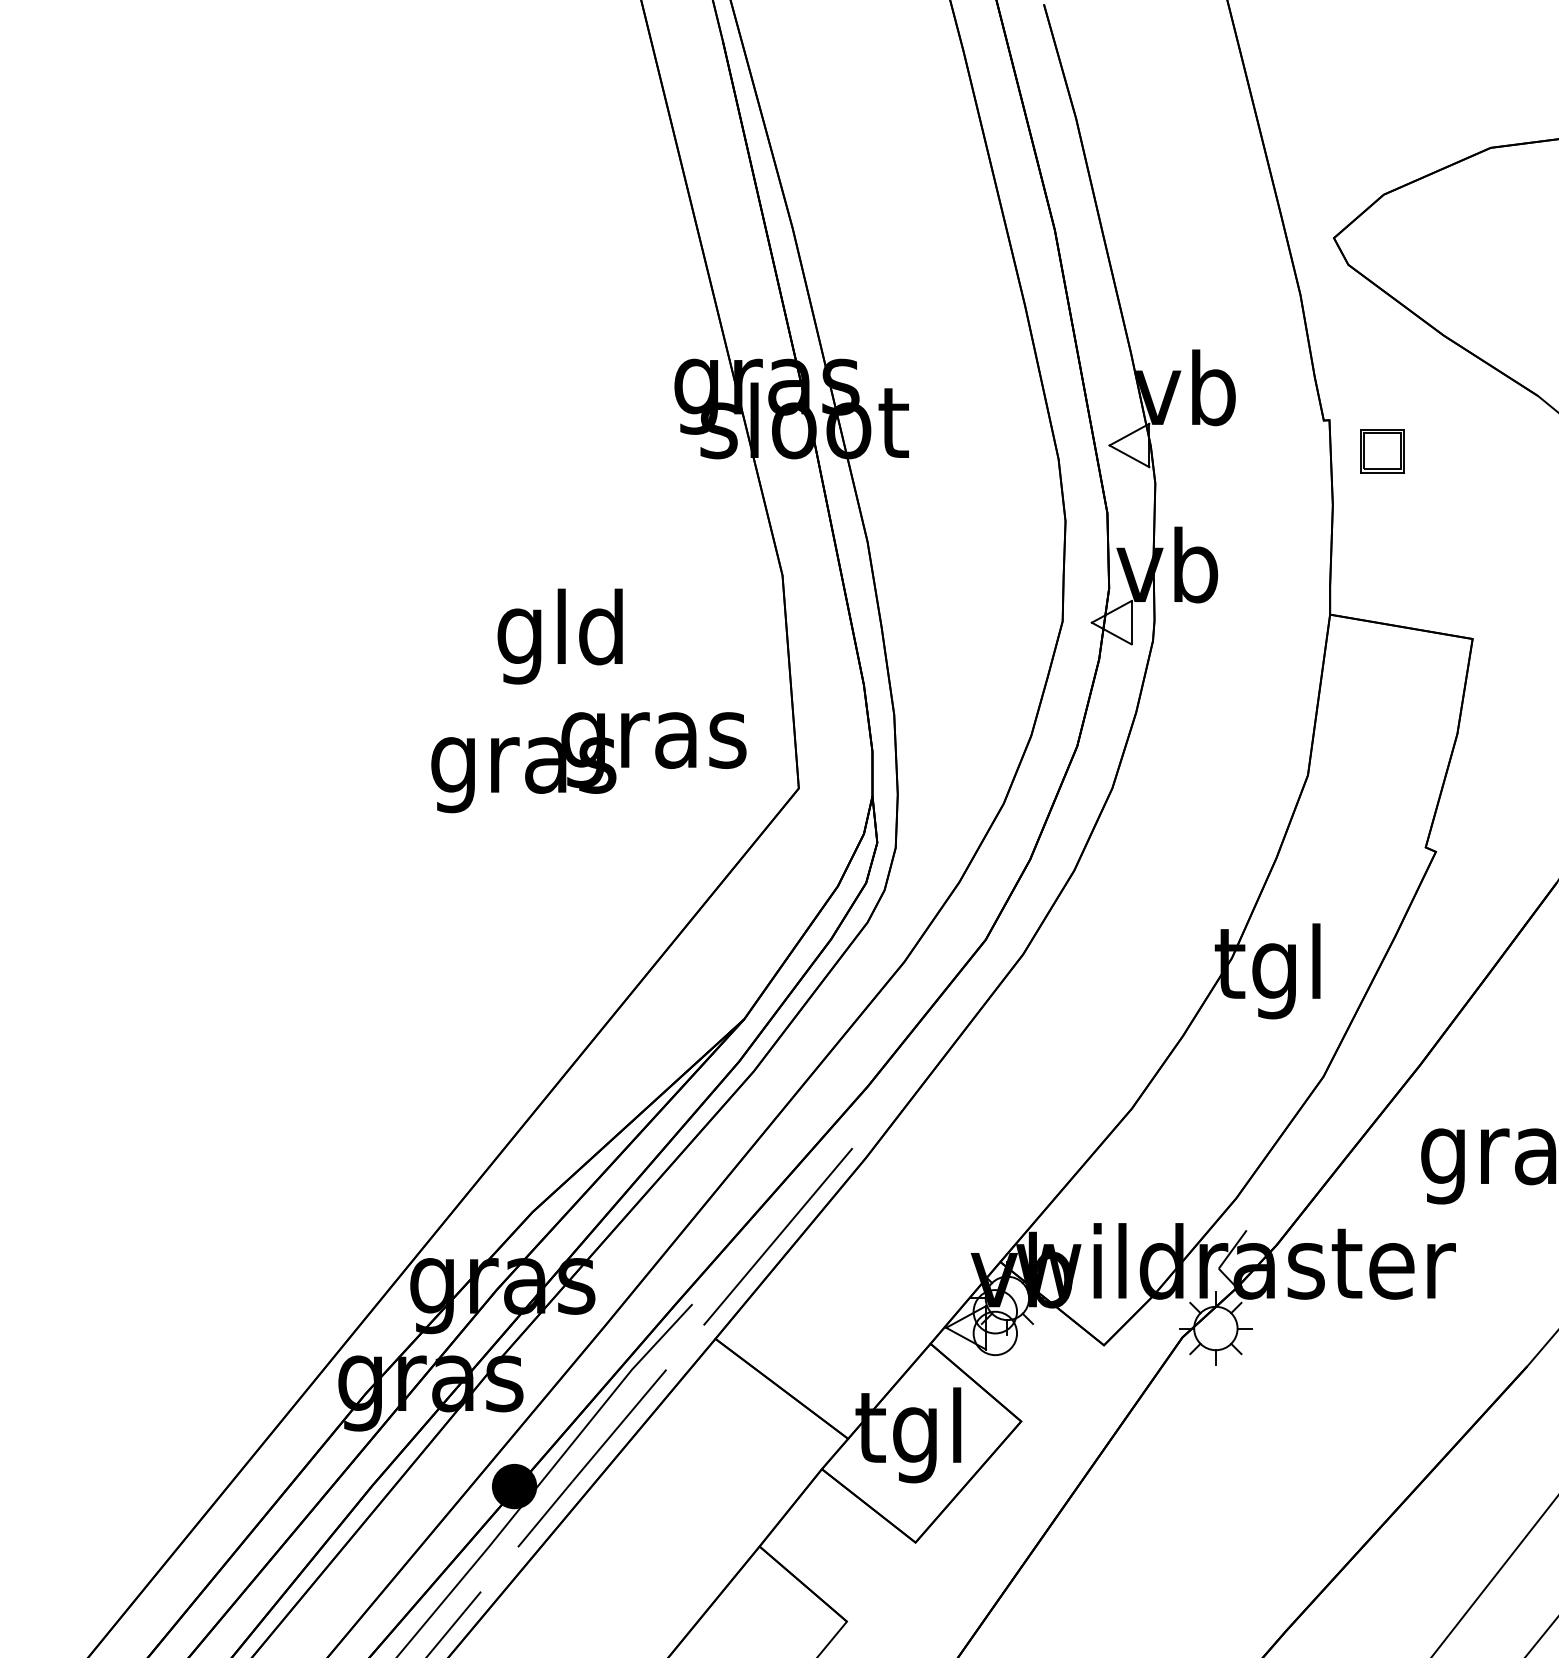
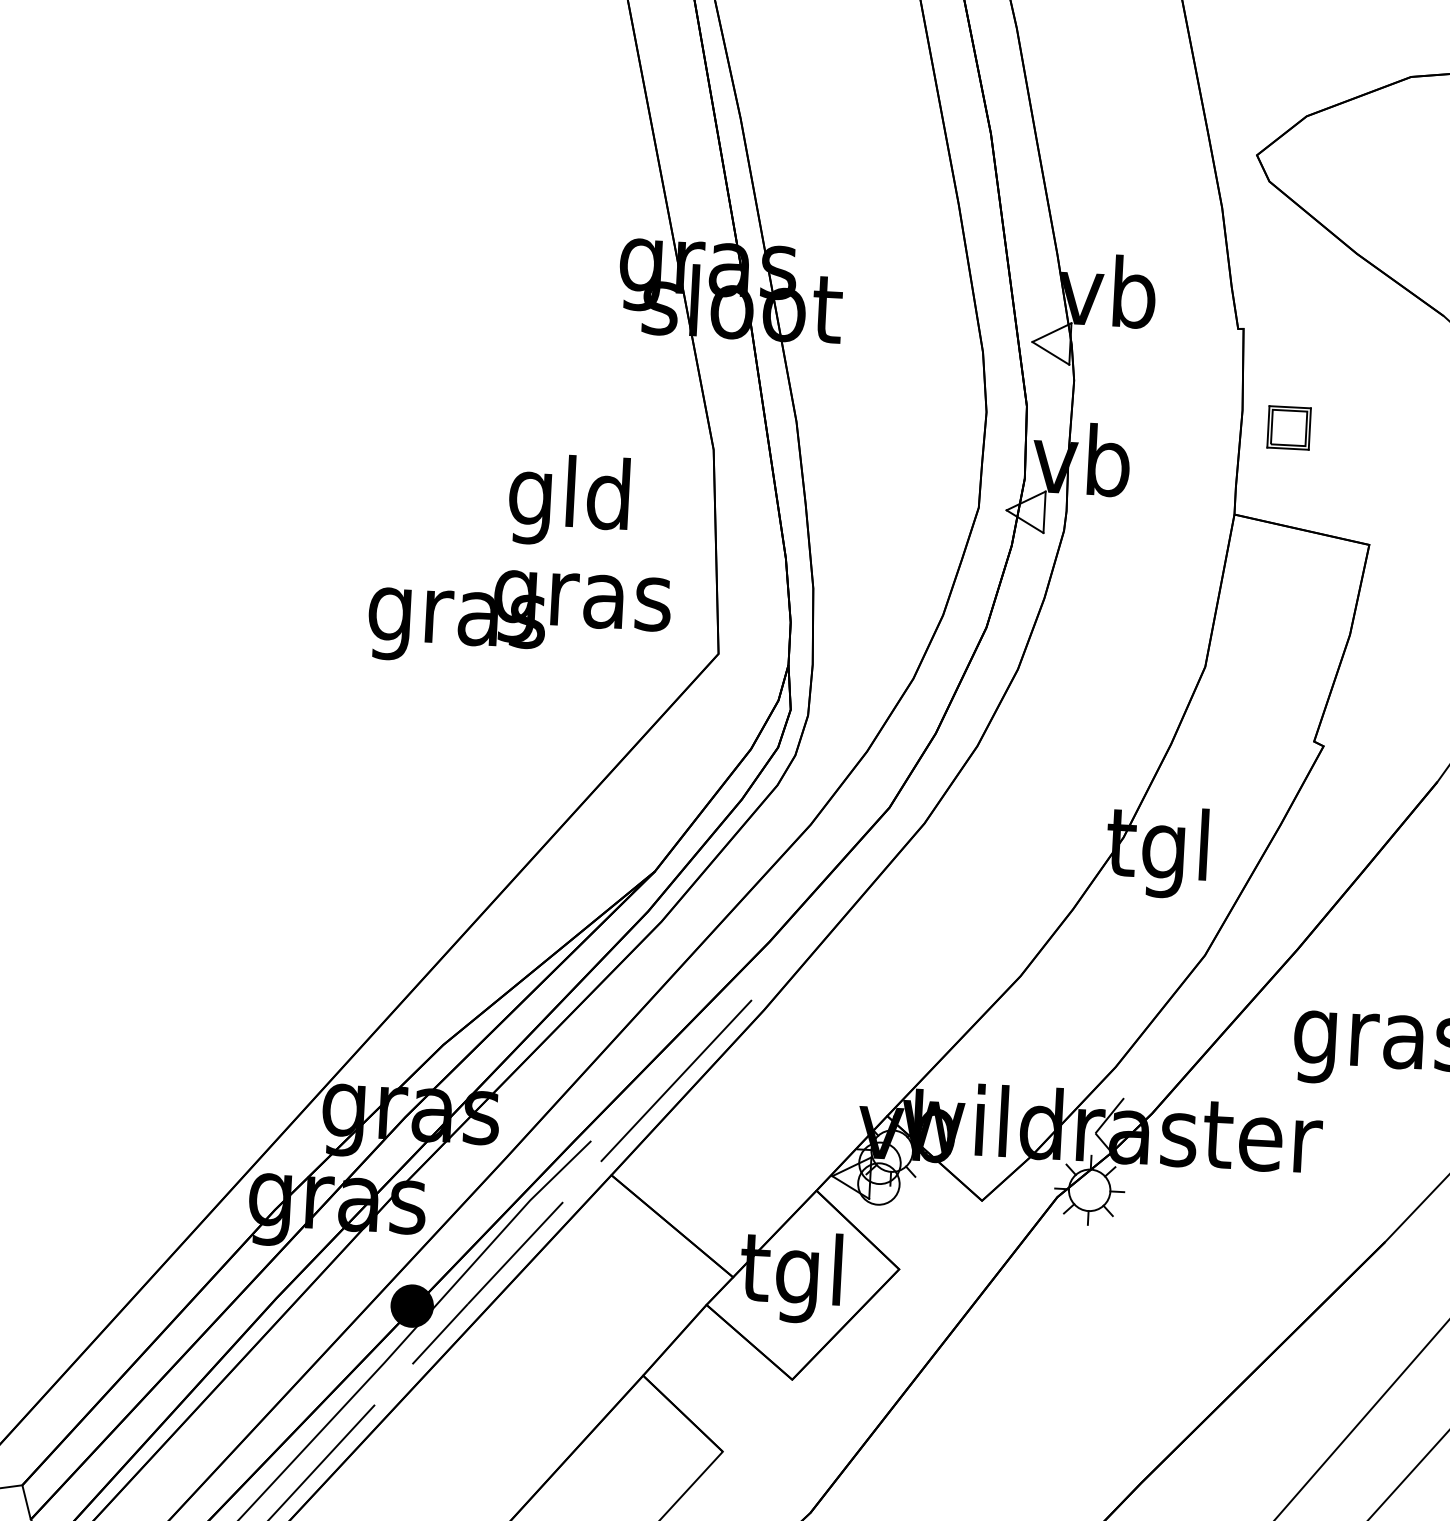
part: (1382, 451) -> (1289, 428), moved
text: (559, 636) -> (568, 500), moved

